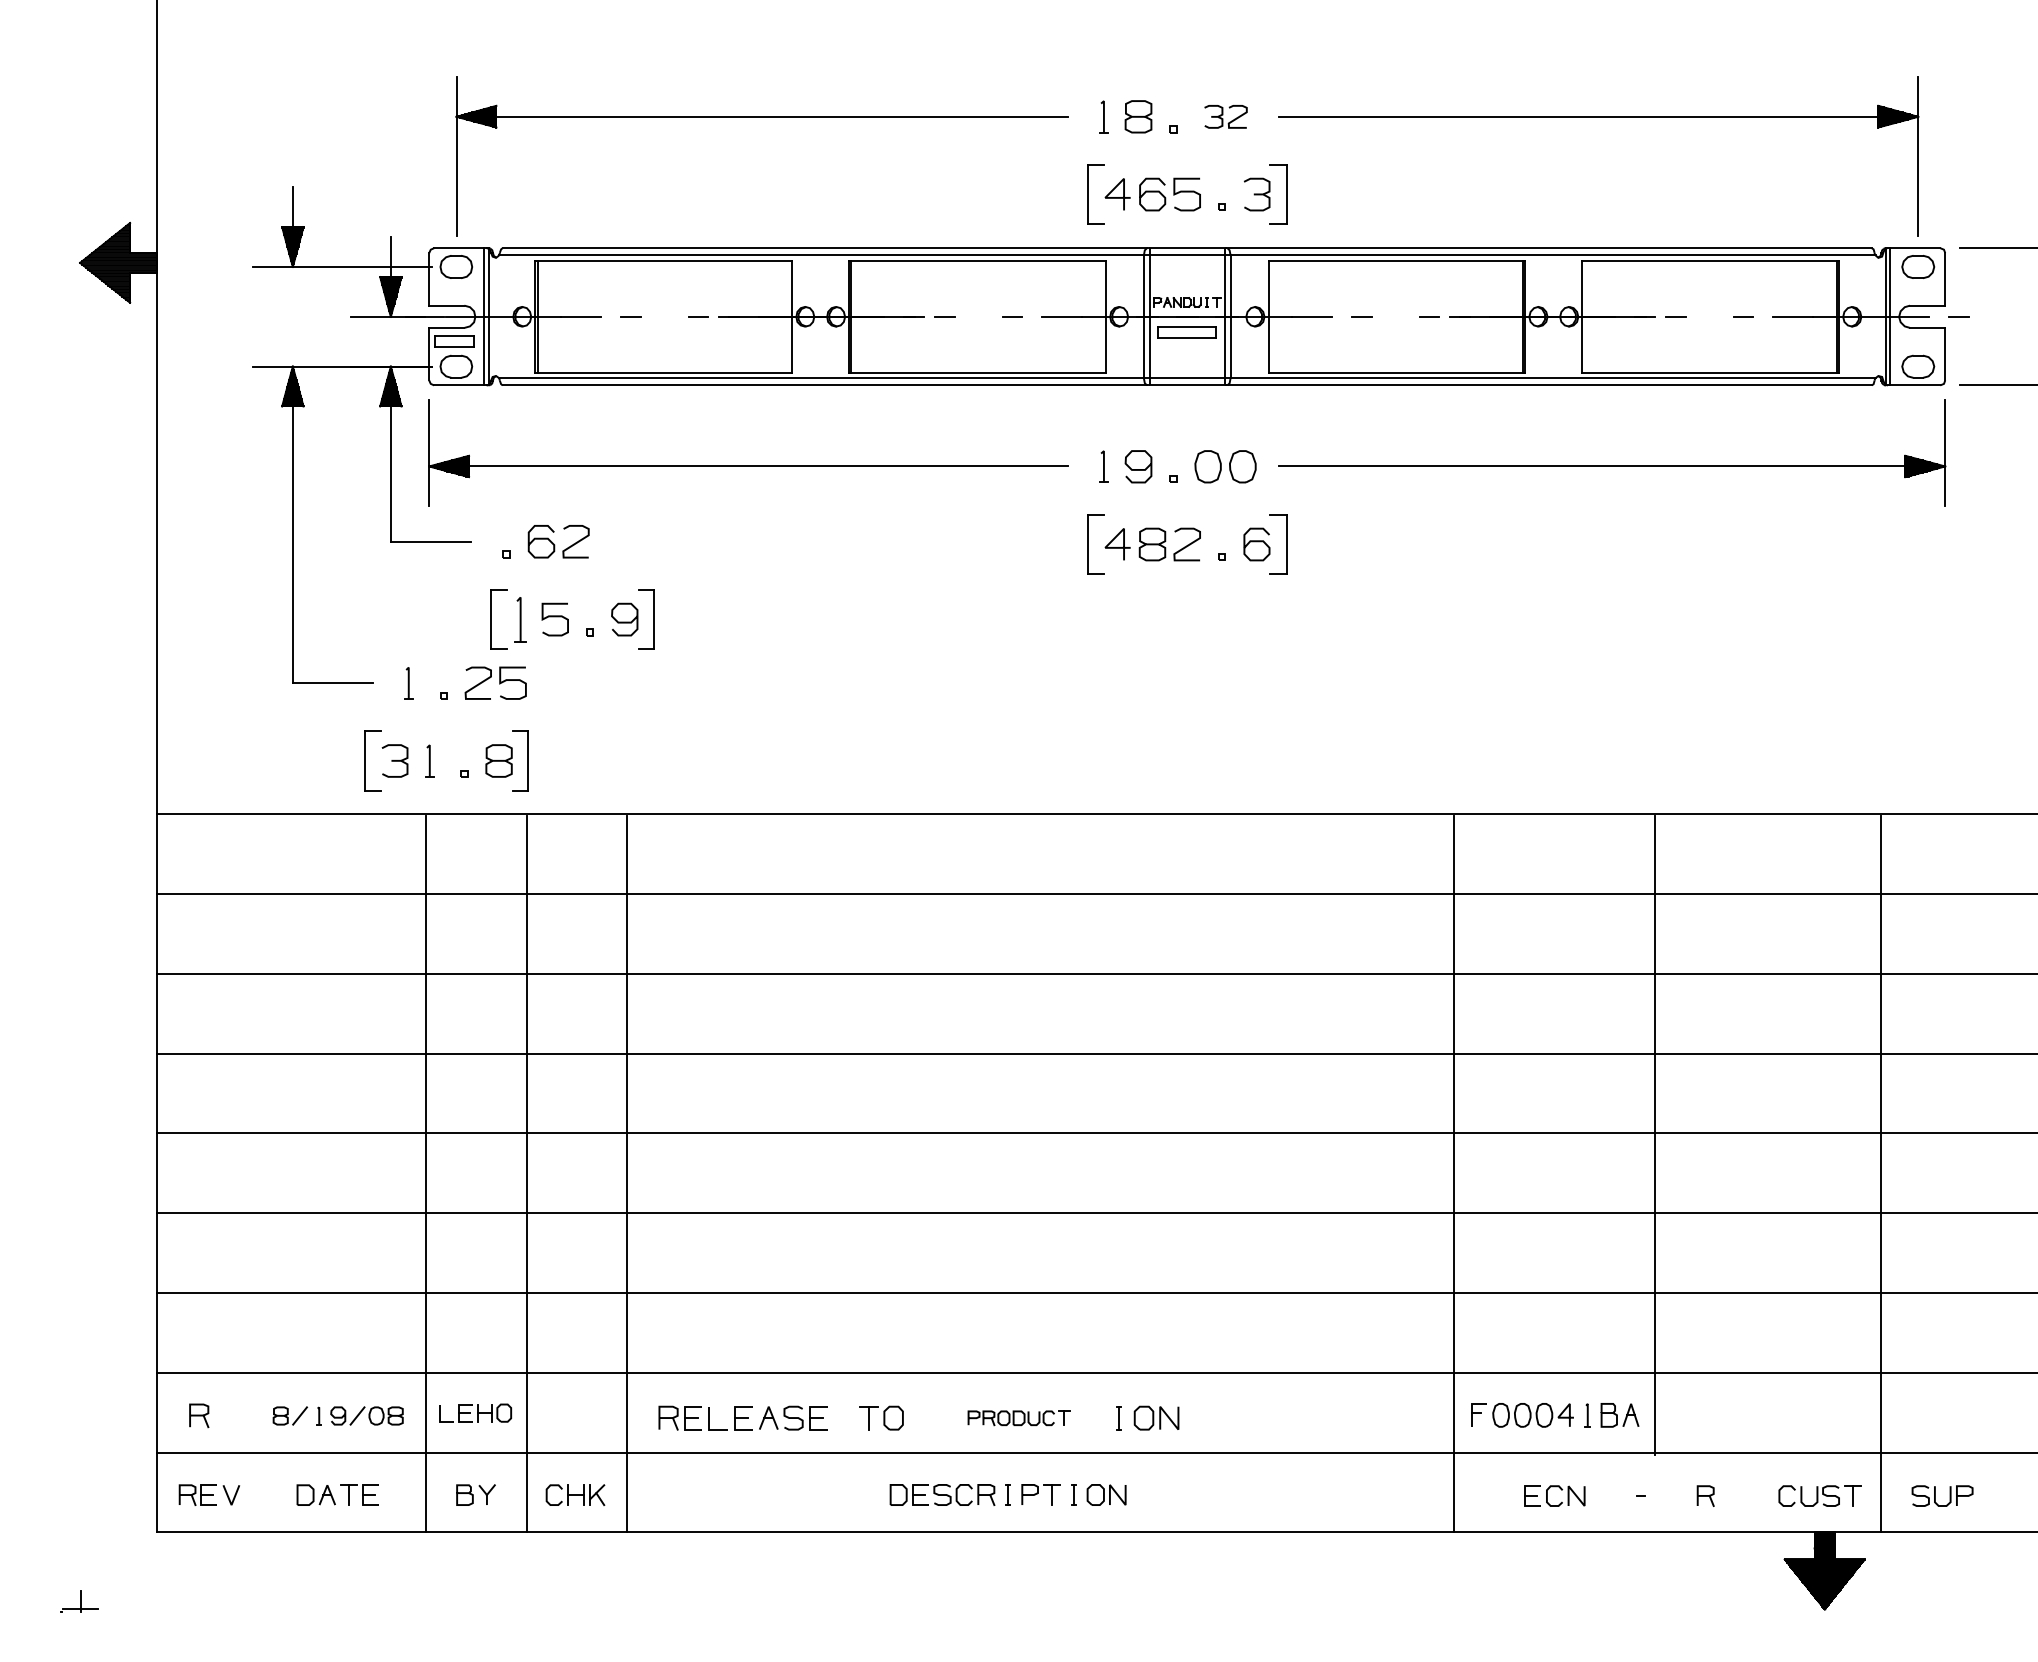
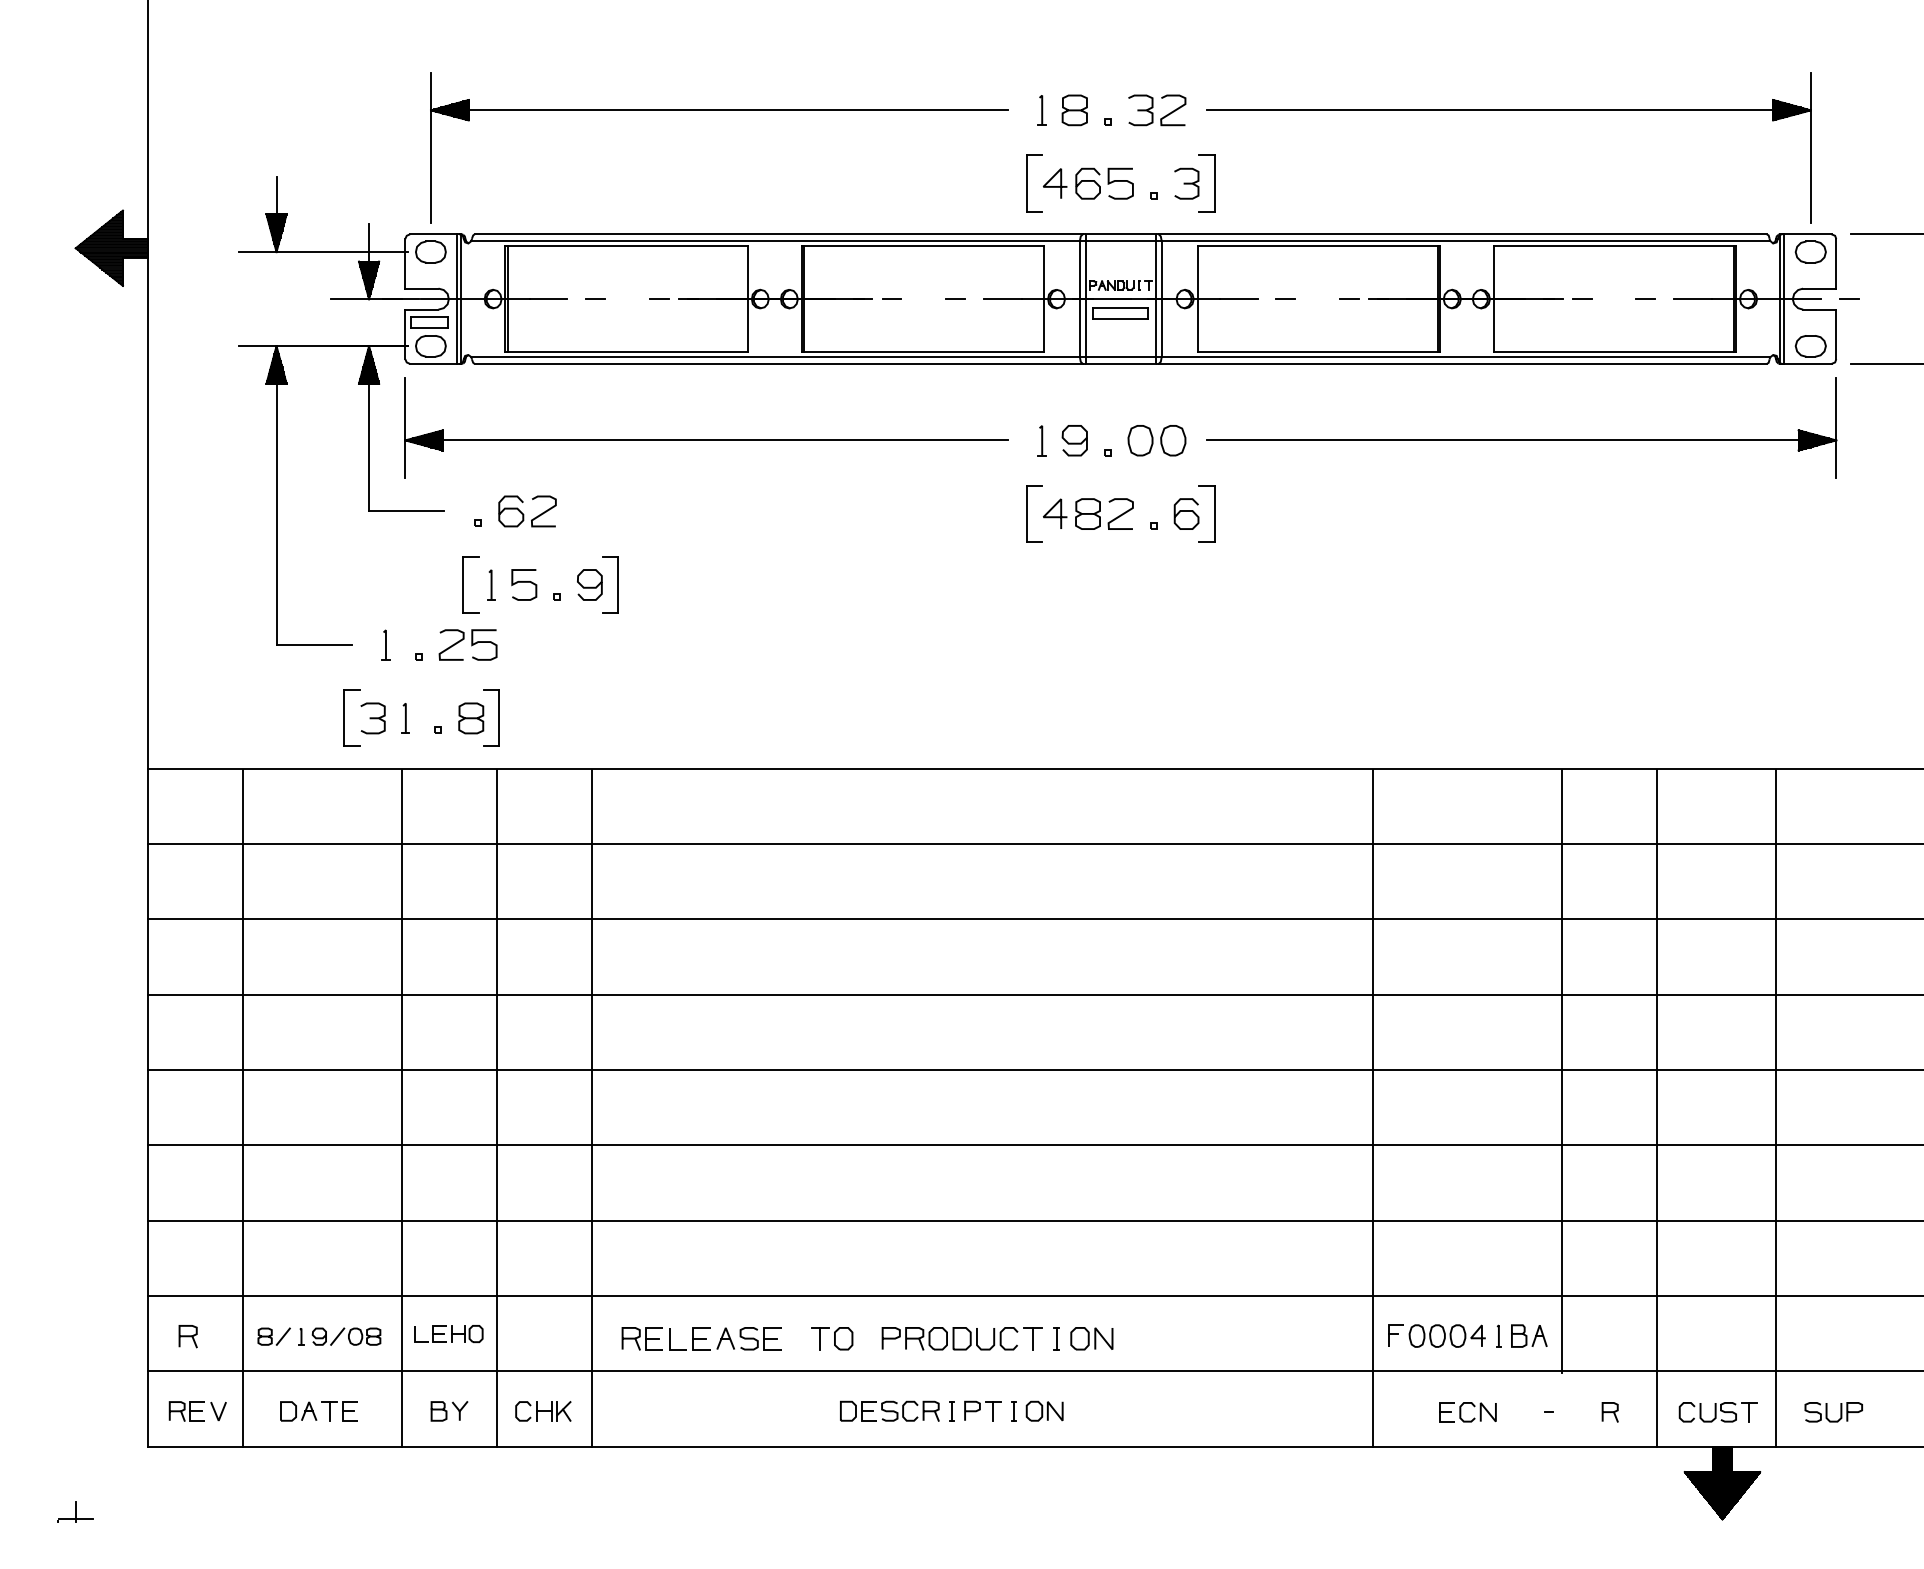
part: (1226, 116) -> (1157, 110), size x1.43
part: (520, 619) -> (491, 584), size x0.71
line: (257, 1174) -> (243, 1108), added
line: (1755, 1174) -> (1657, 1108), added
part: (1018, 1417) -> (961, 1338), size x1.67

